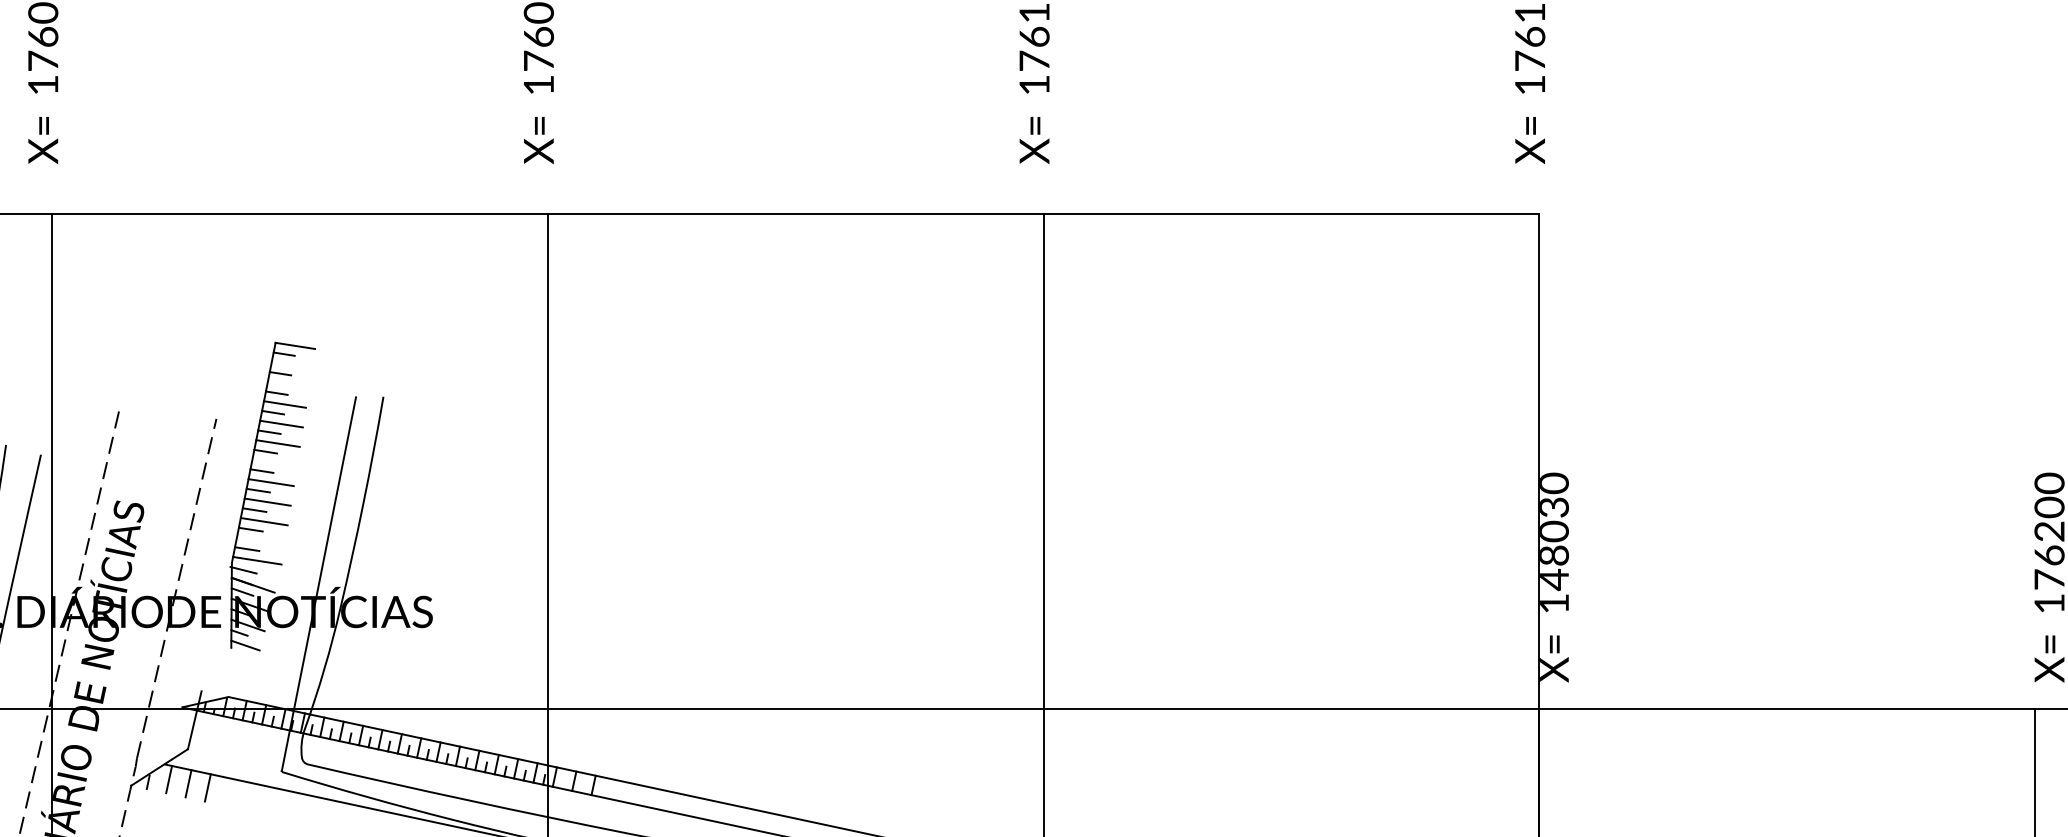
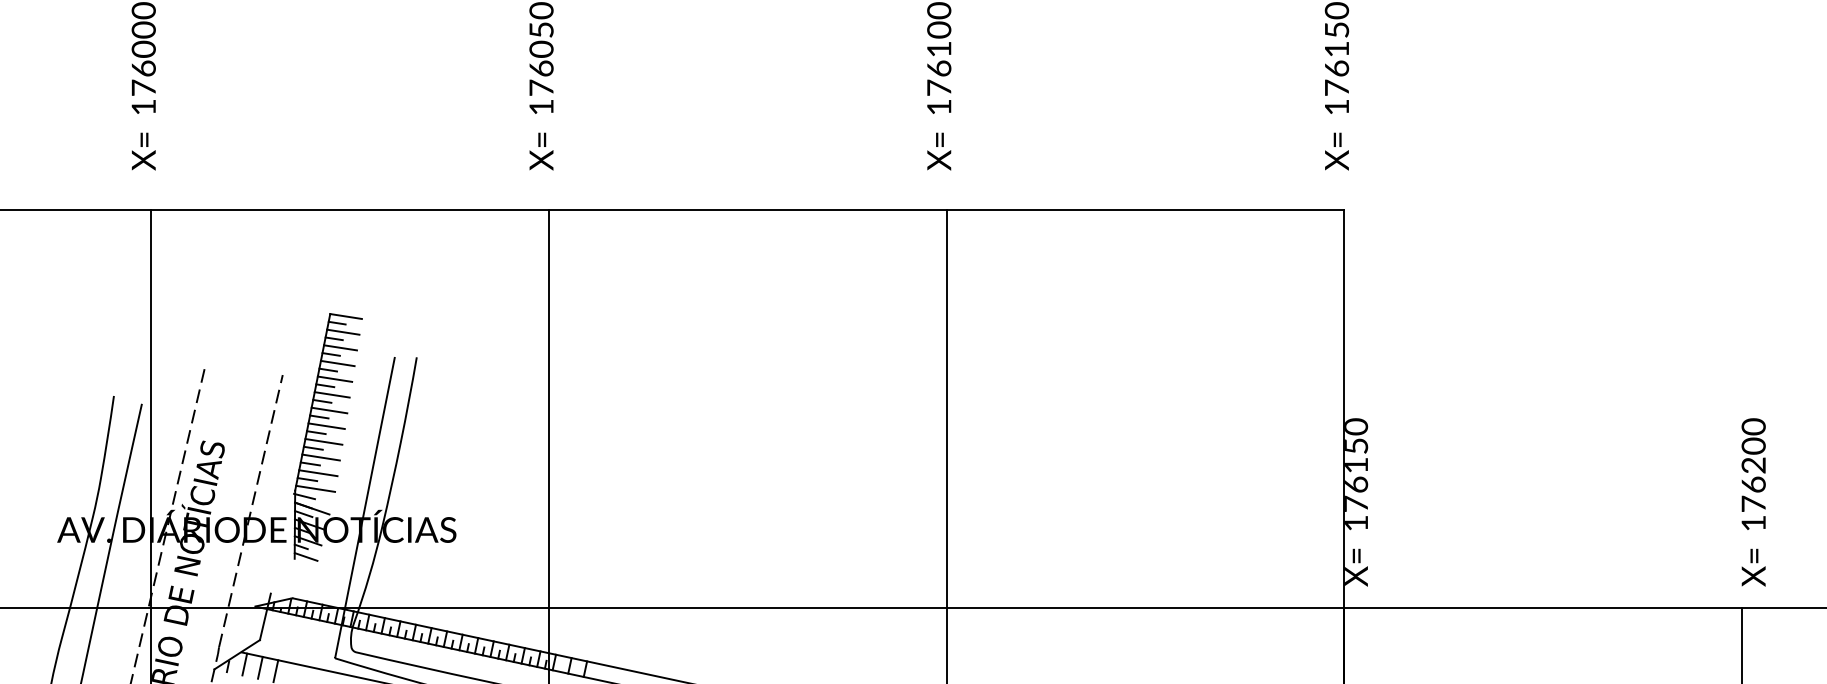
line: (292, 364) -> (343, 331), added
line: (288, 384) -> (340, 347), added
line: (274, 463) -> (329, 410), added
line: (260, 541) -> (318, 473), added
text: (1554, 544) -> (1356, 475), 148030 -> 176150

